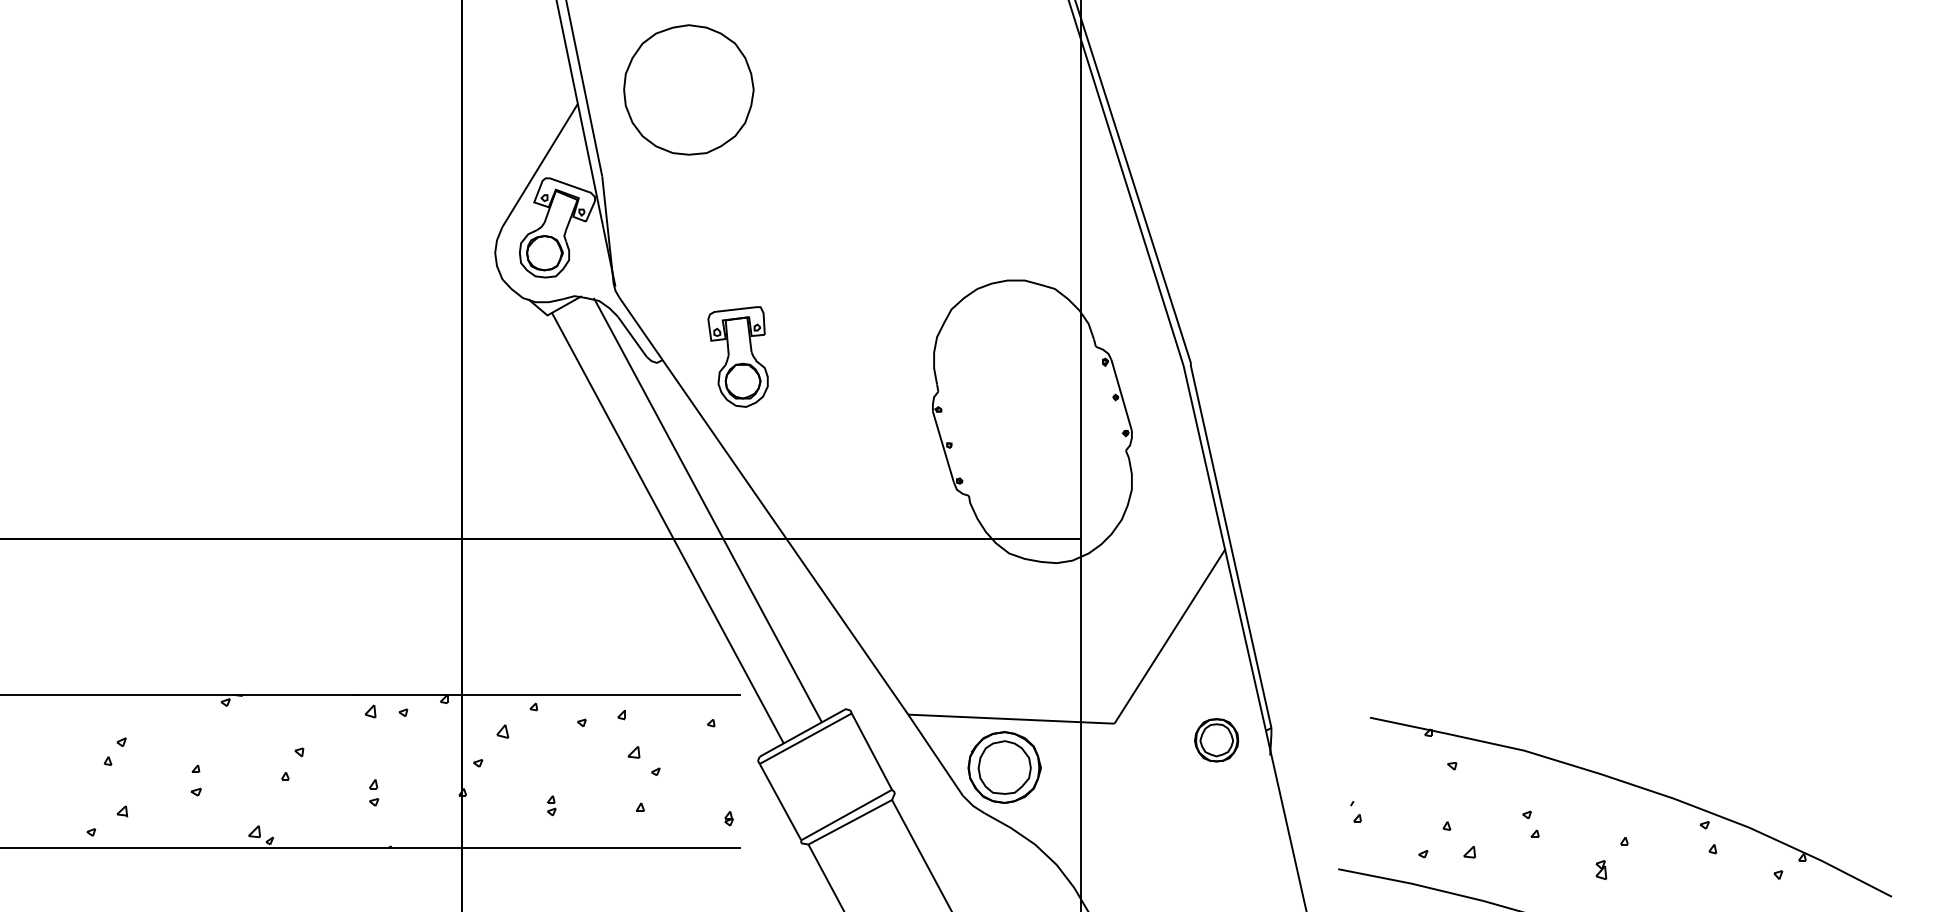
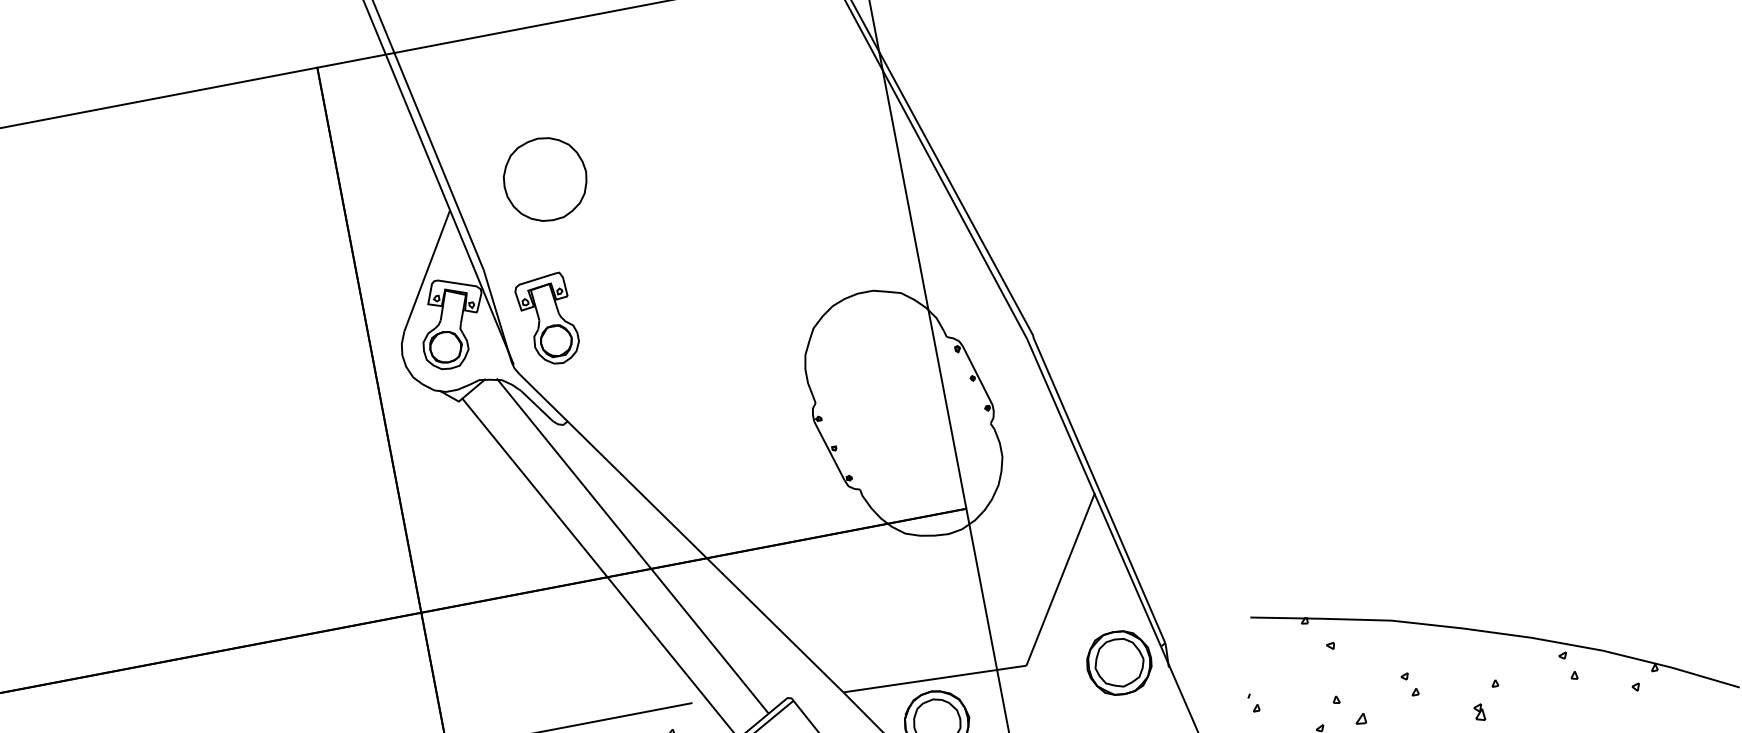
part: (688, 89) -> (545, 179), size x0.71
part: (737, 356) -> (547, 320), moved
part: (1216, 740) -> (1119, 663), size x1.67

